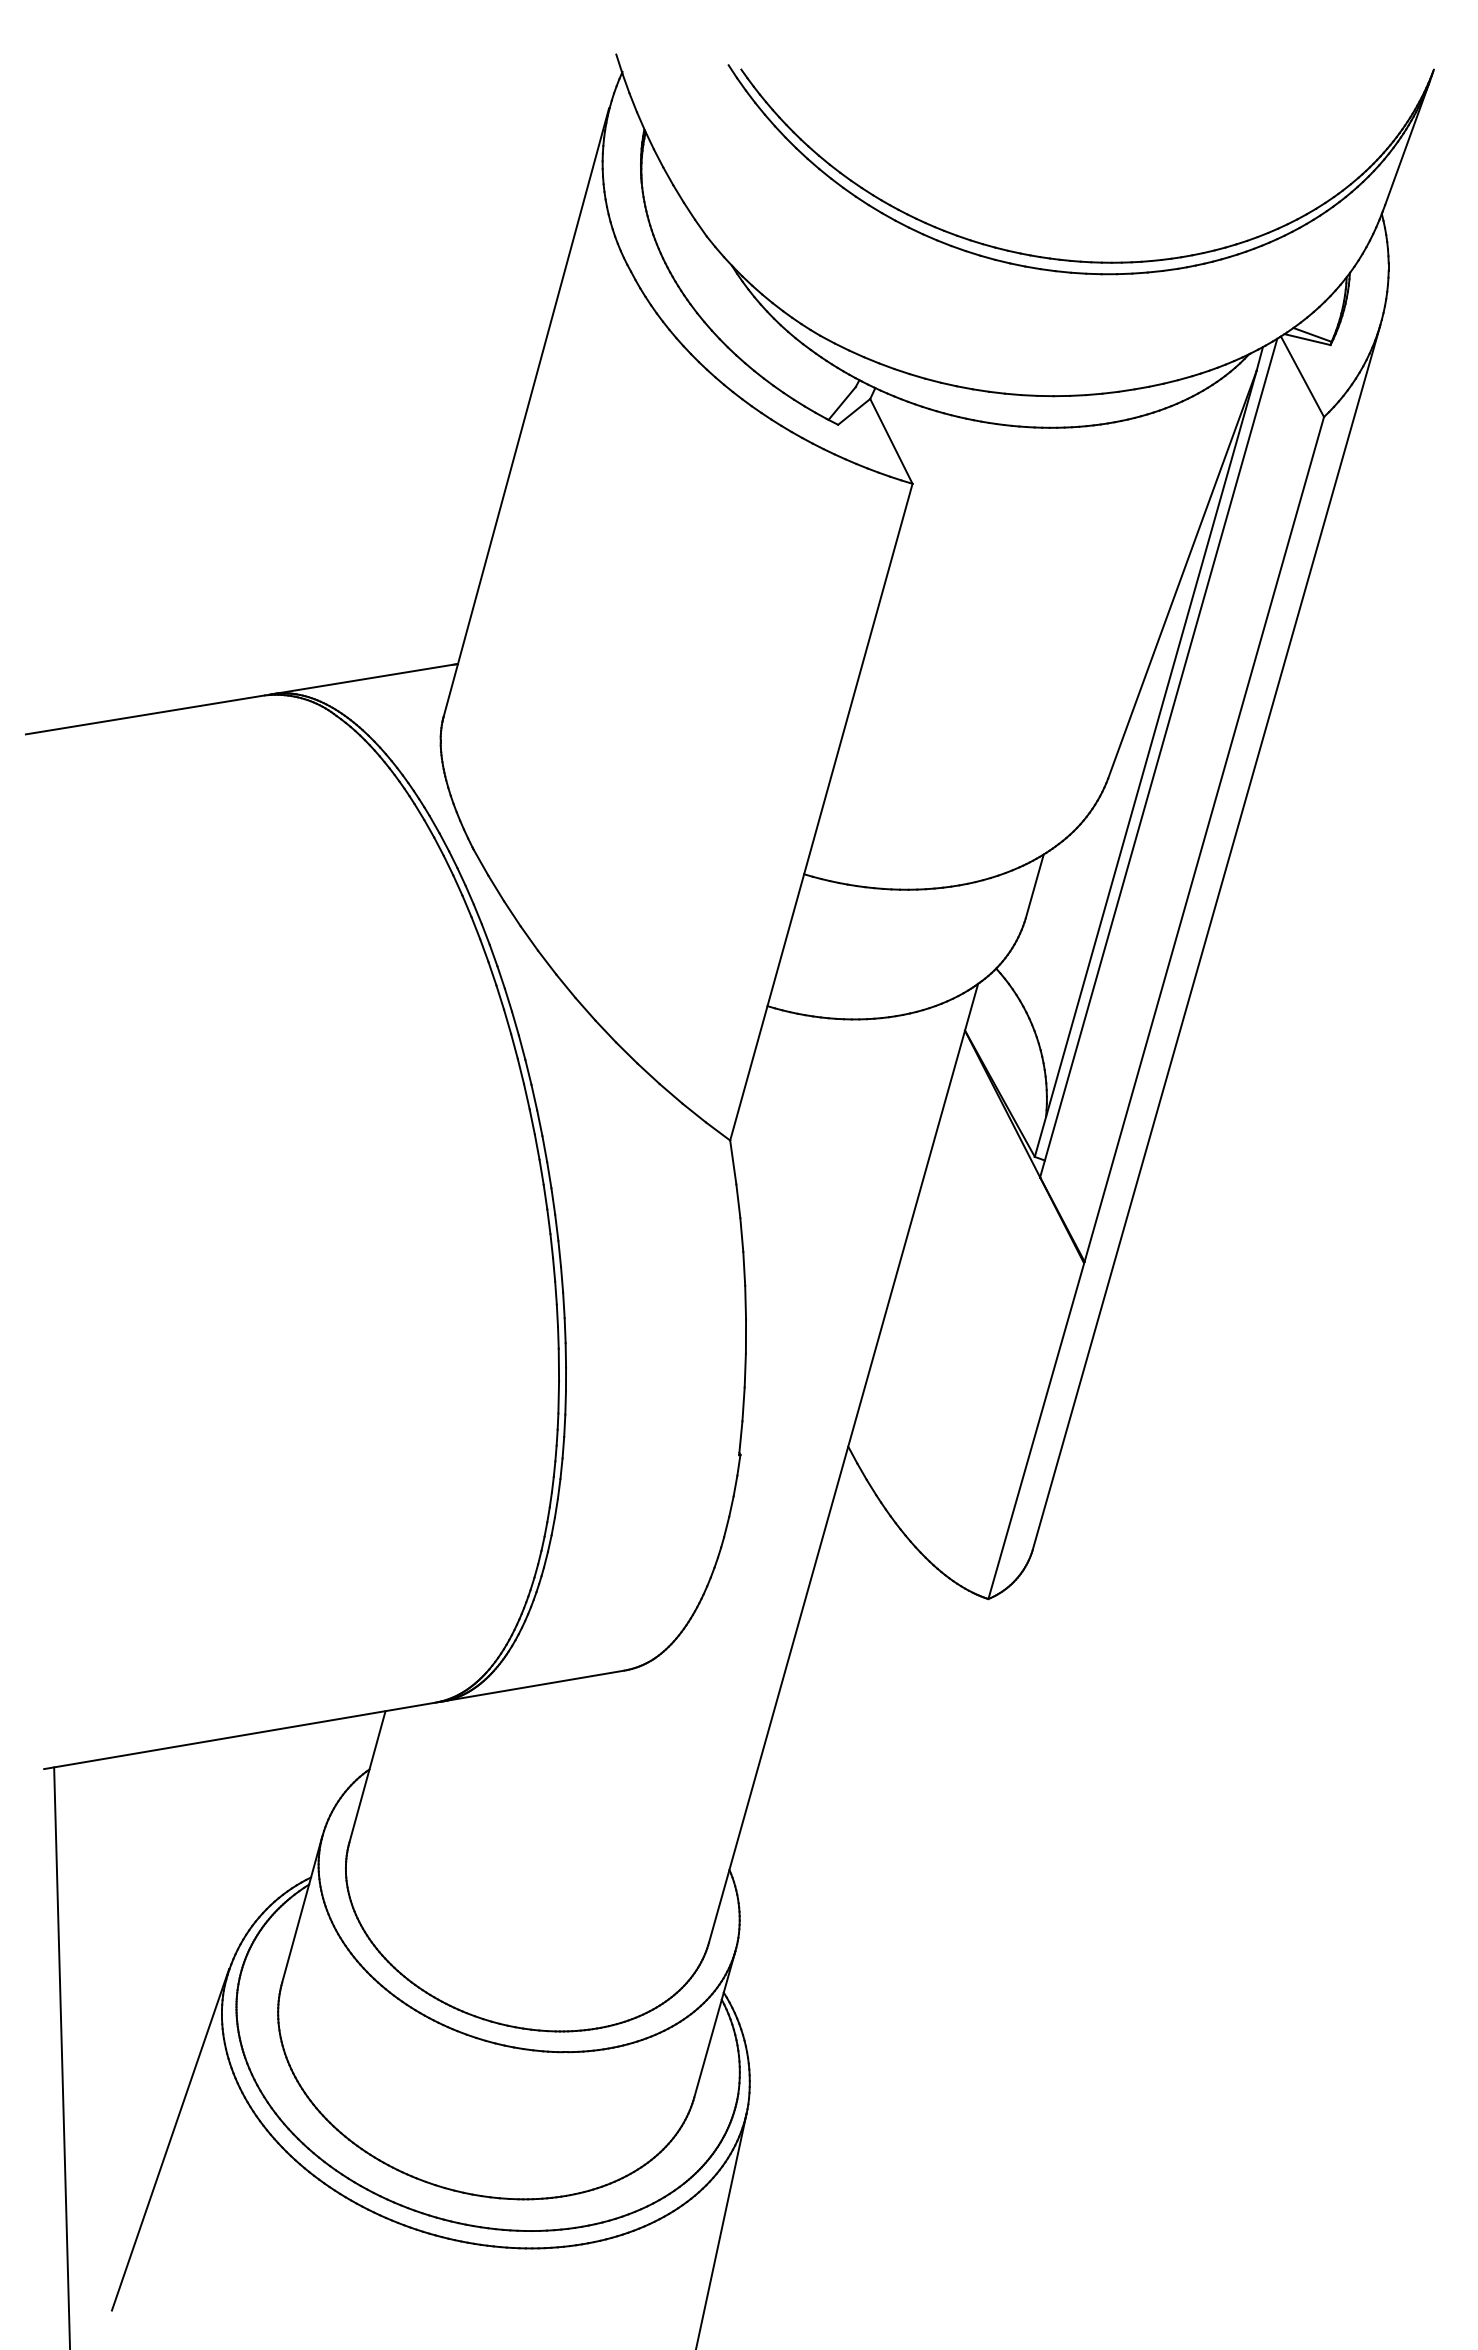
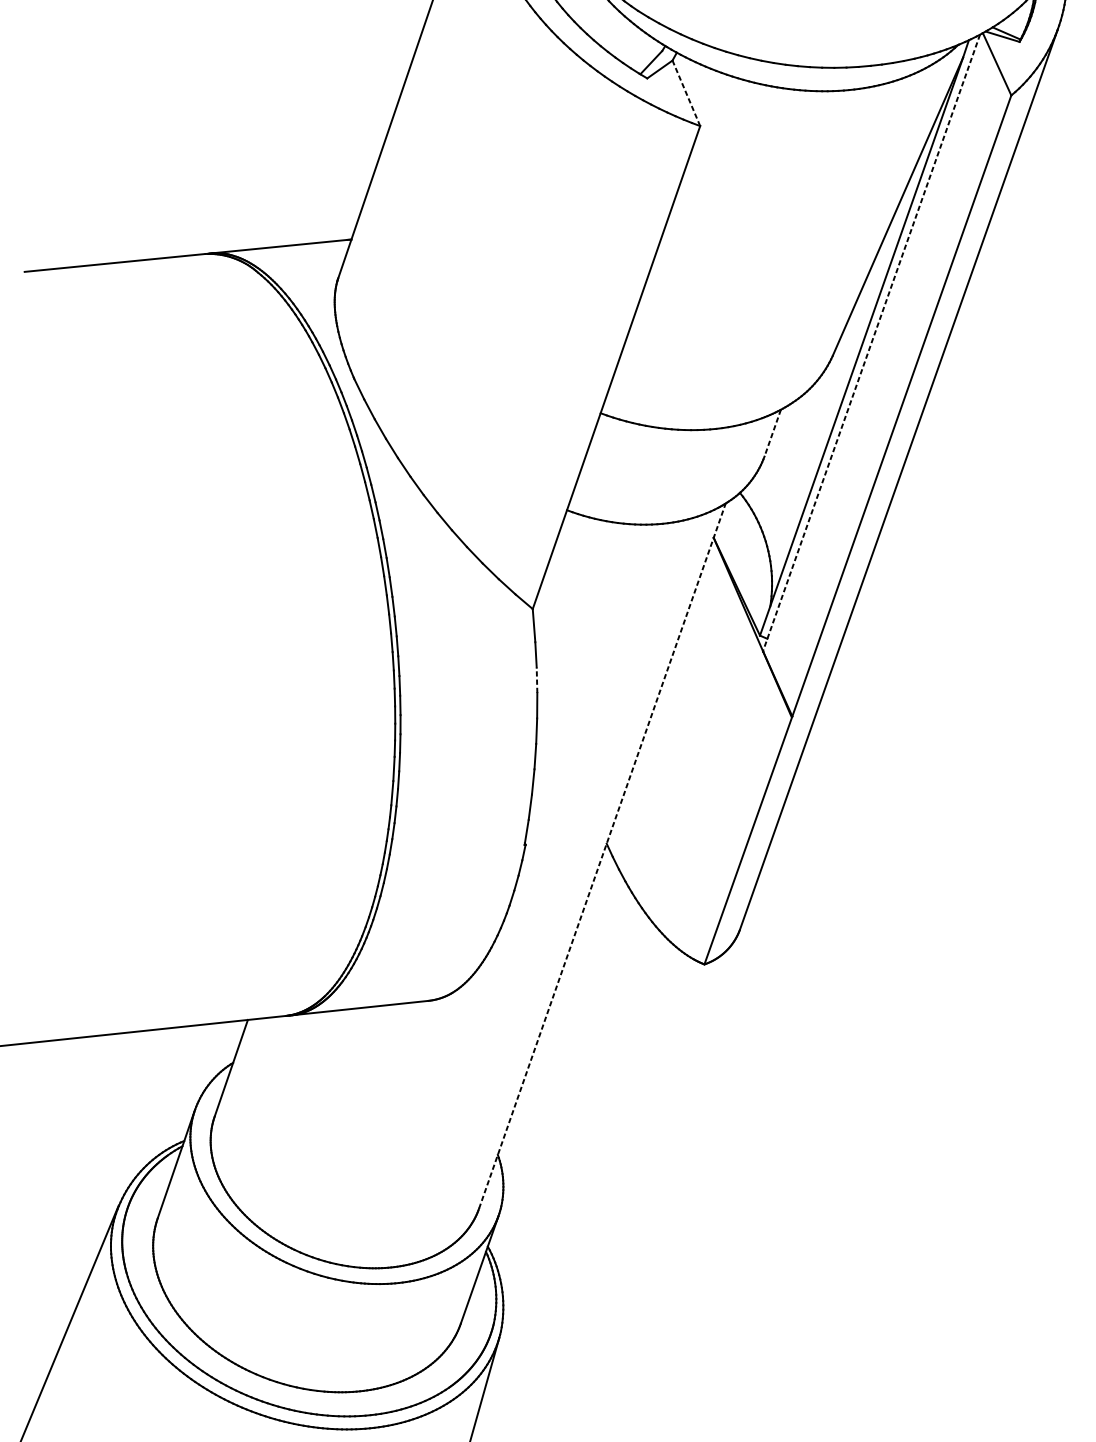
line: (891, 440) -> (686, 92), solid -> dashed
line: (1158, 758) -> (871, 343), solid -> dashed
line: (1034, 886) -> (772, 433), solid -> dashed
line: (741, 1235) -> (536, 680), solid -> dashed
line: (843, 1462) -> (602, 855), solid -> dashed

